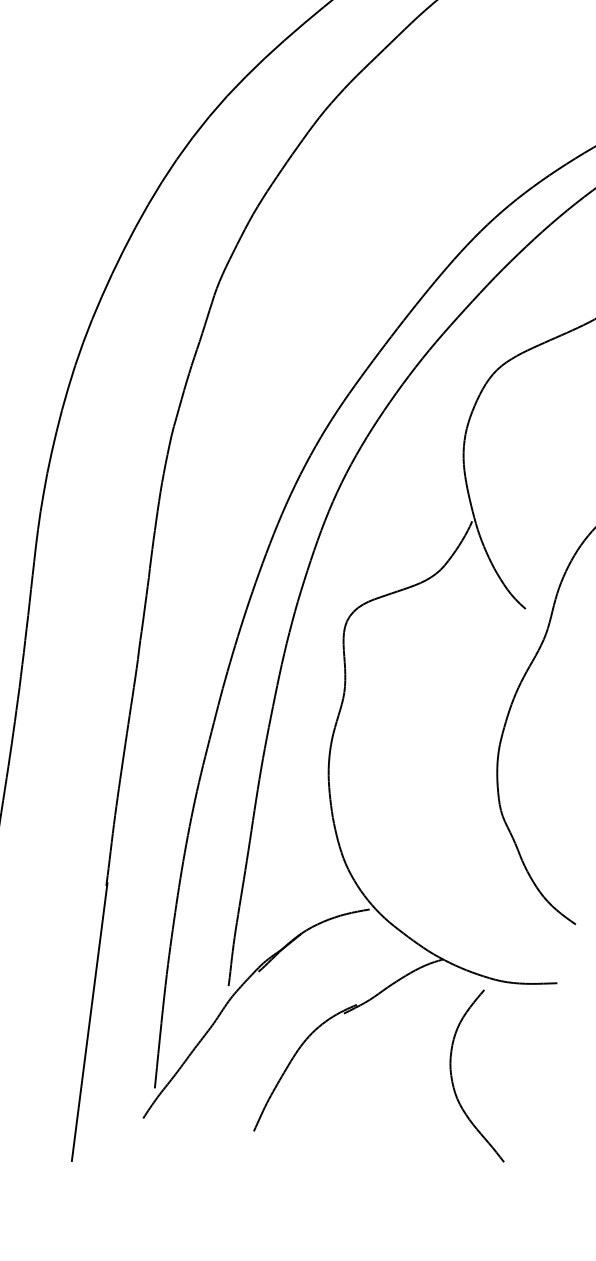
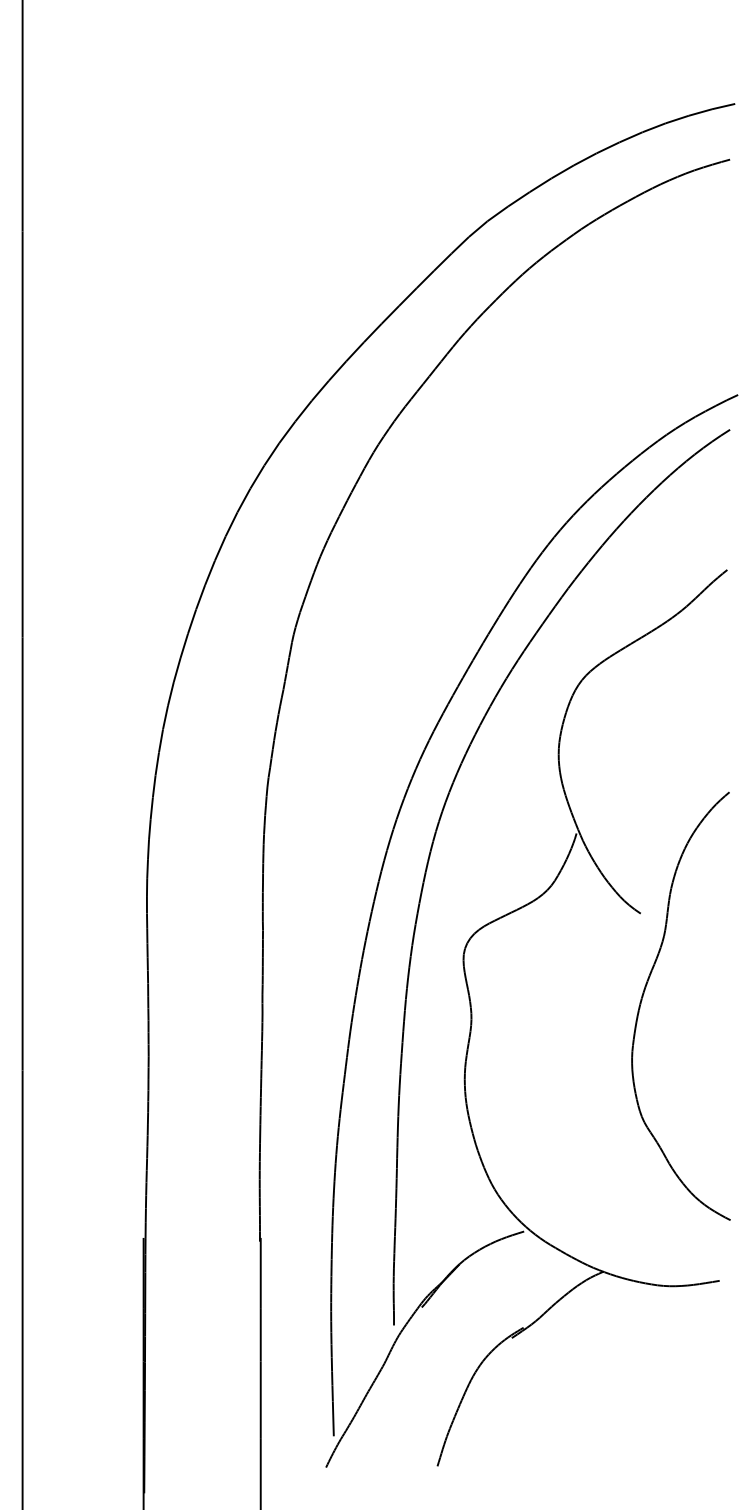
part: (453, 1079) -> (628, 1389), removed

